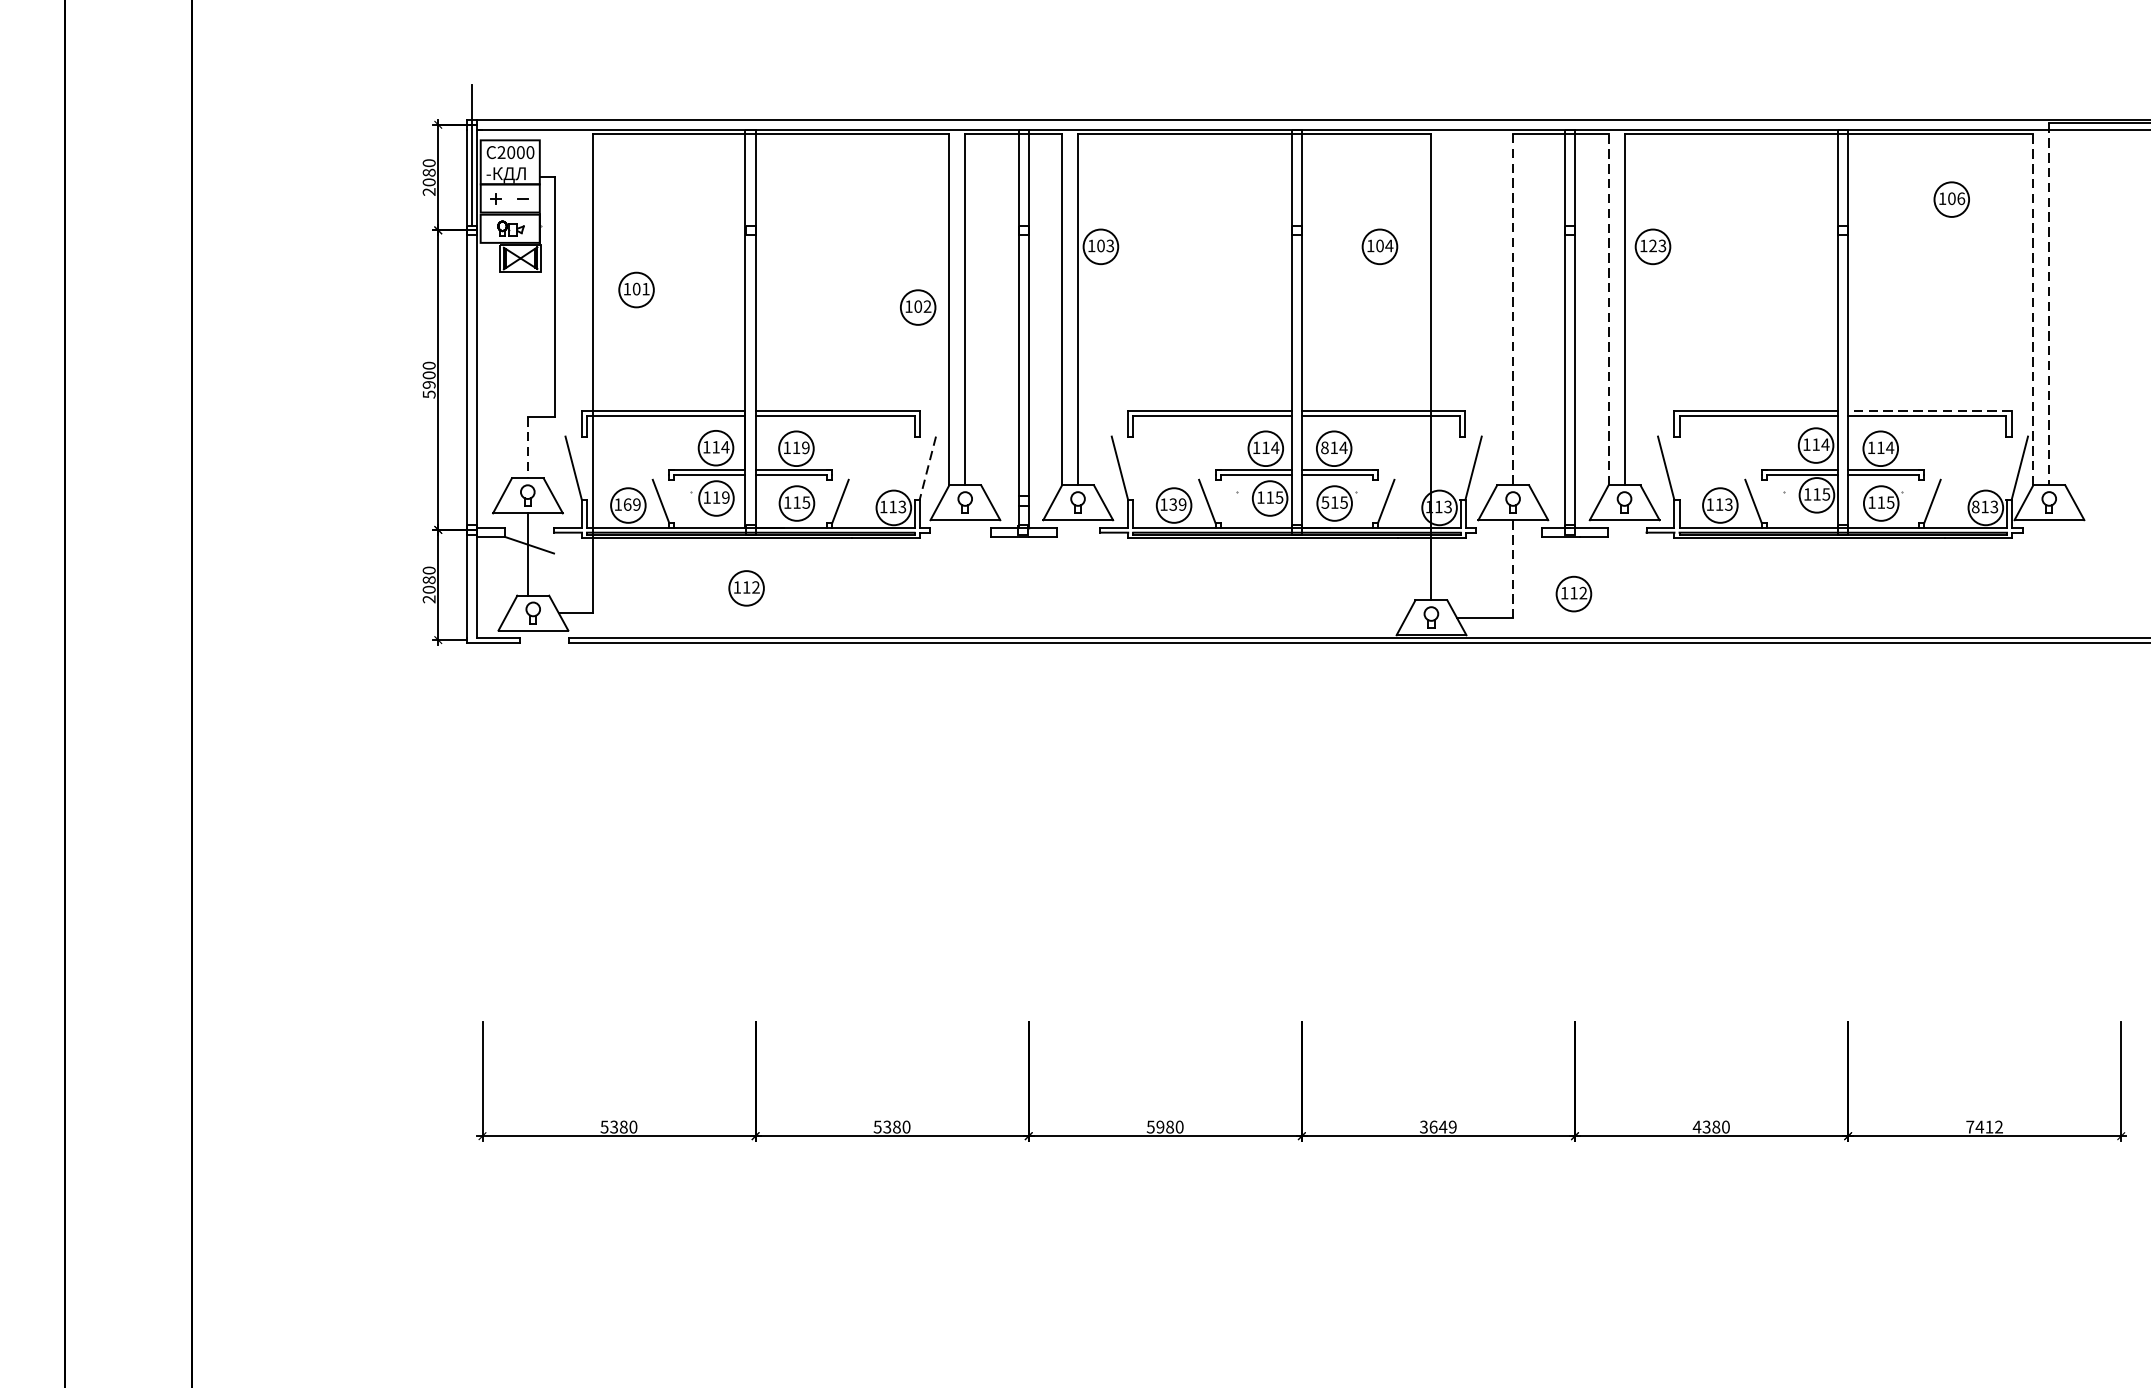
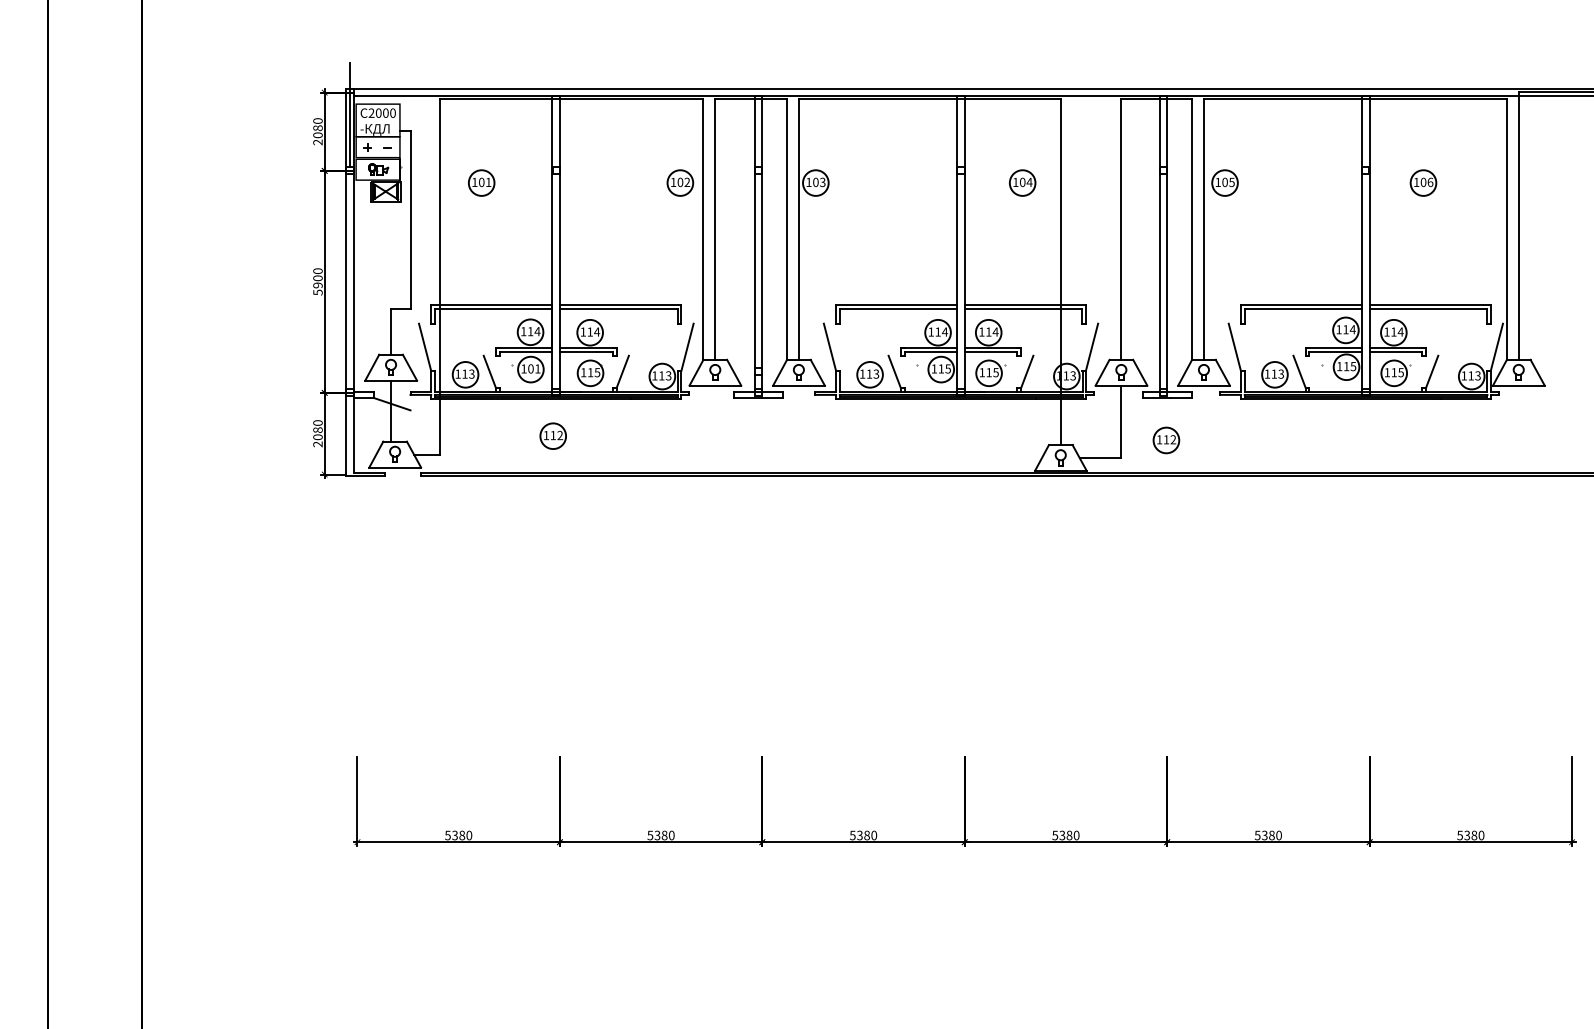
part: (1951, 198) -> (1423, 182), moved
text: (1657, 246) -> (1228, 182), 123 -> 105
part: (636, 289) -> (481, 182), moved
line: (2048, 305) -> (1518, 226), dashed -> solid
part: (918, 306) -> (680, 182), moved
line: (1609, 309) -> (1192, 229), dashed -> solid
line: (2032, 309) -> (1506, 229), dashed -> solid
line: (1513, 310) -> (1121, 230), dashed -> solid
line: (1930, 410) -> (1430, 304), dashed -> solid
text: (806, 447) -> (597, 331), 119 -> 114
text: (1324, 447) -> (981, 331), 814 -> 114
line: (528, 448) -> (391, 332), dashed -> solid
line: (927, 468) -> (687, 347), dashed -> solid
text: (721, 497) -> (534, 368), 119 -> 101
text: (1324, 502) -> (981, 372), 515 -> 115
text: (632, 503) -> (468, 373), 169 -> 113
text: (1177, 503) -> (872, 373), 139 -> 113
text: (1976, 506) -> (1464, 375), 813 -> 113
line: (1513, 569) -> (1121, 422), dashed -> solid
text: (1159, 1127) -> (859, 835), 5980 -> 5380
text: (1437, 1127) -> (1065, 835), 3649 -> 5380
text: (1696, 1127) -> (1257, 835), 4380 -> 5380
text: (1984, 1127) -> (1470, 835), 7412 -> 5380

